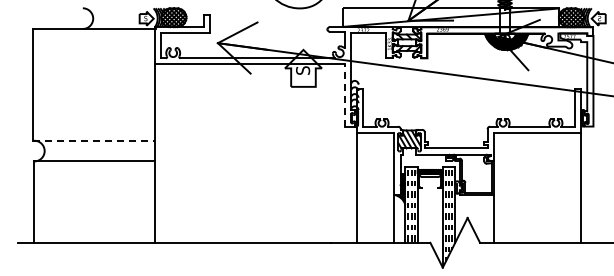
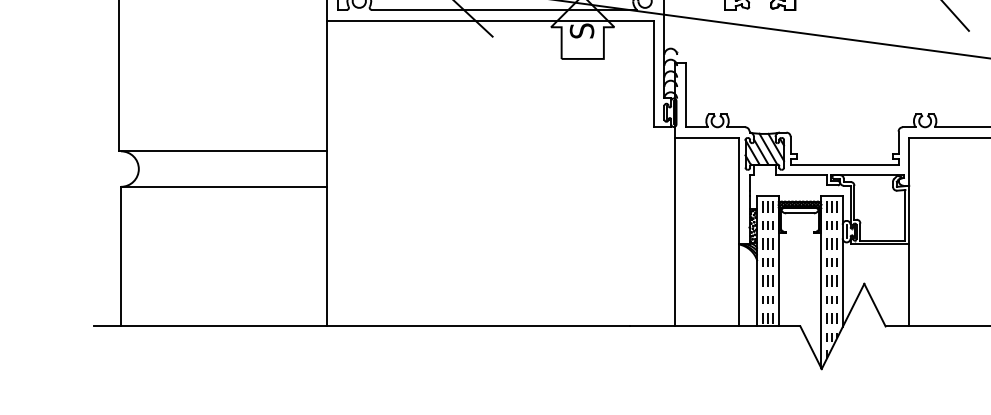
line: (344, 95) -> (653, 73), dashed -> solid
line: (93, 140) -> (222, 150), dashed -> solid

